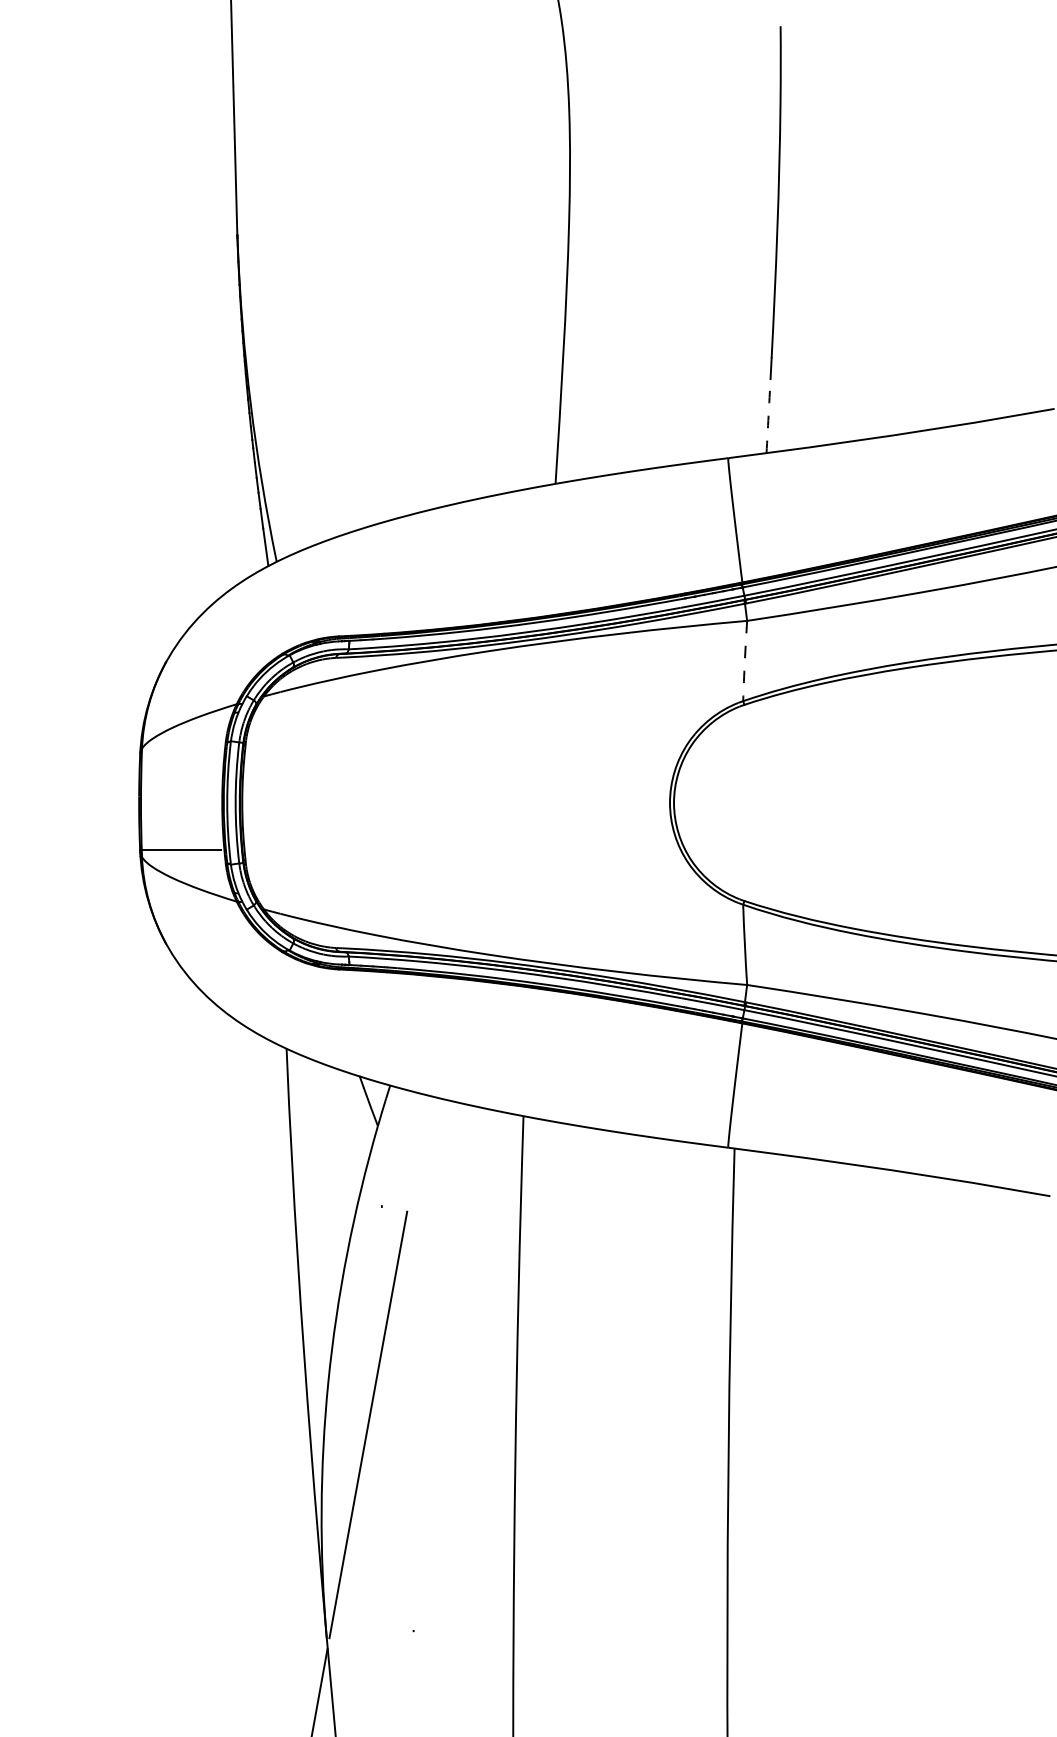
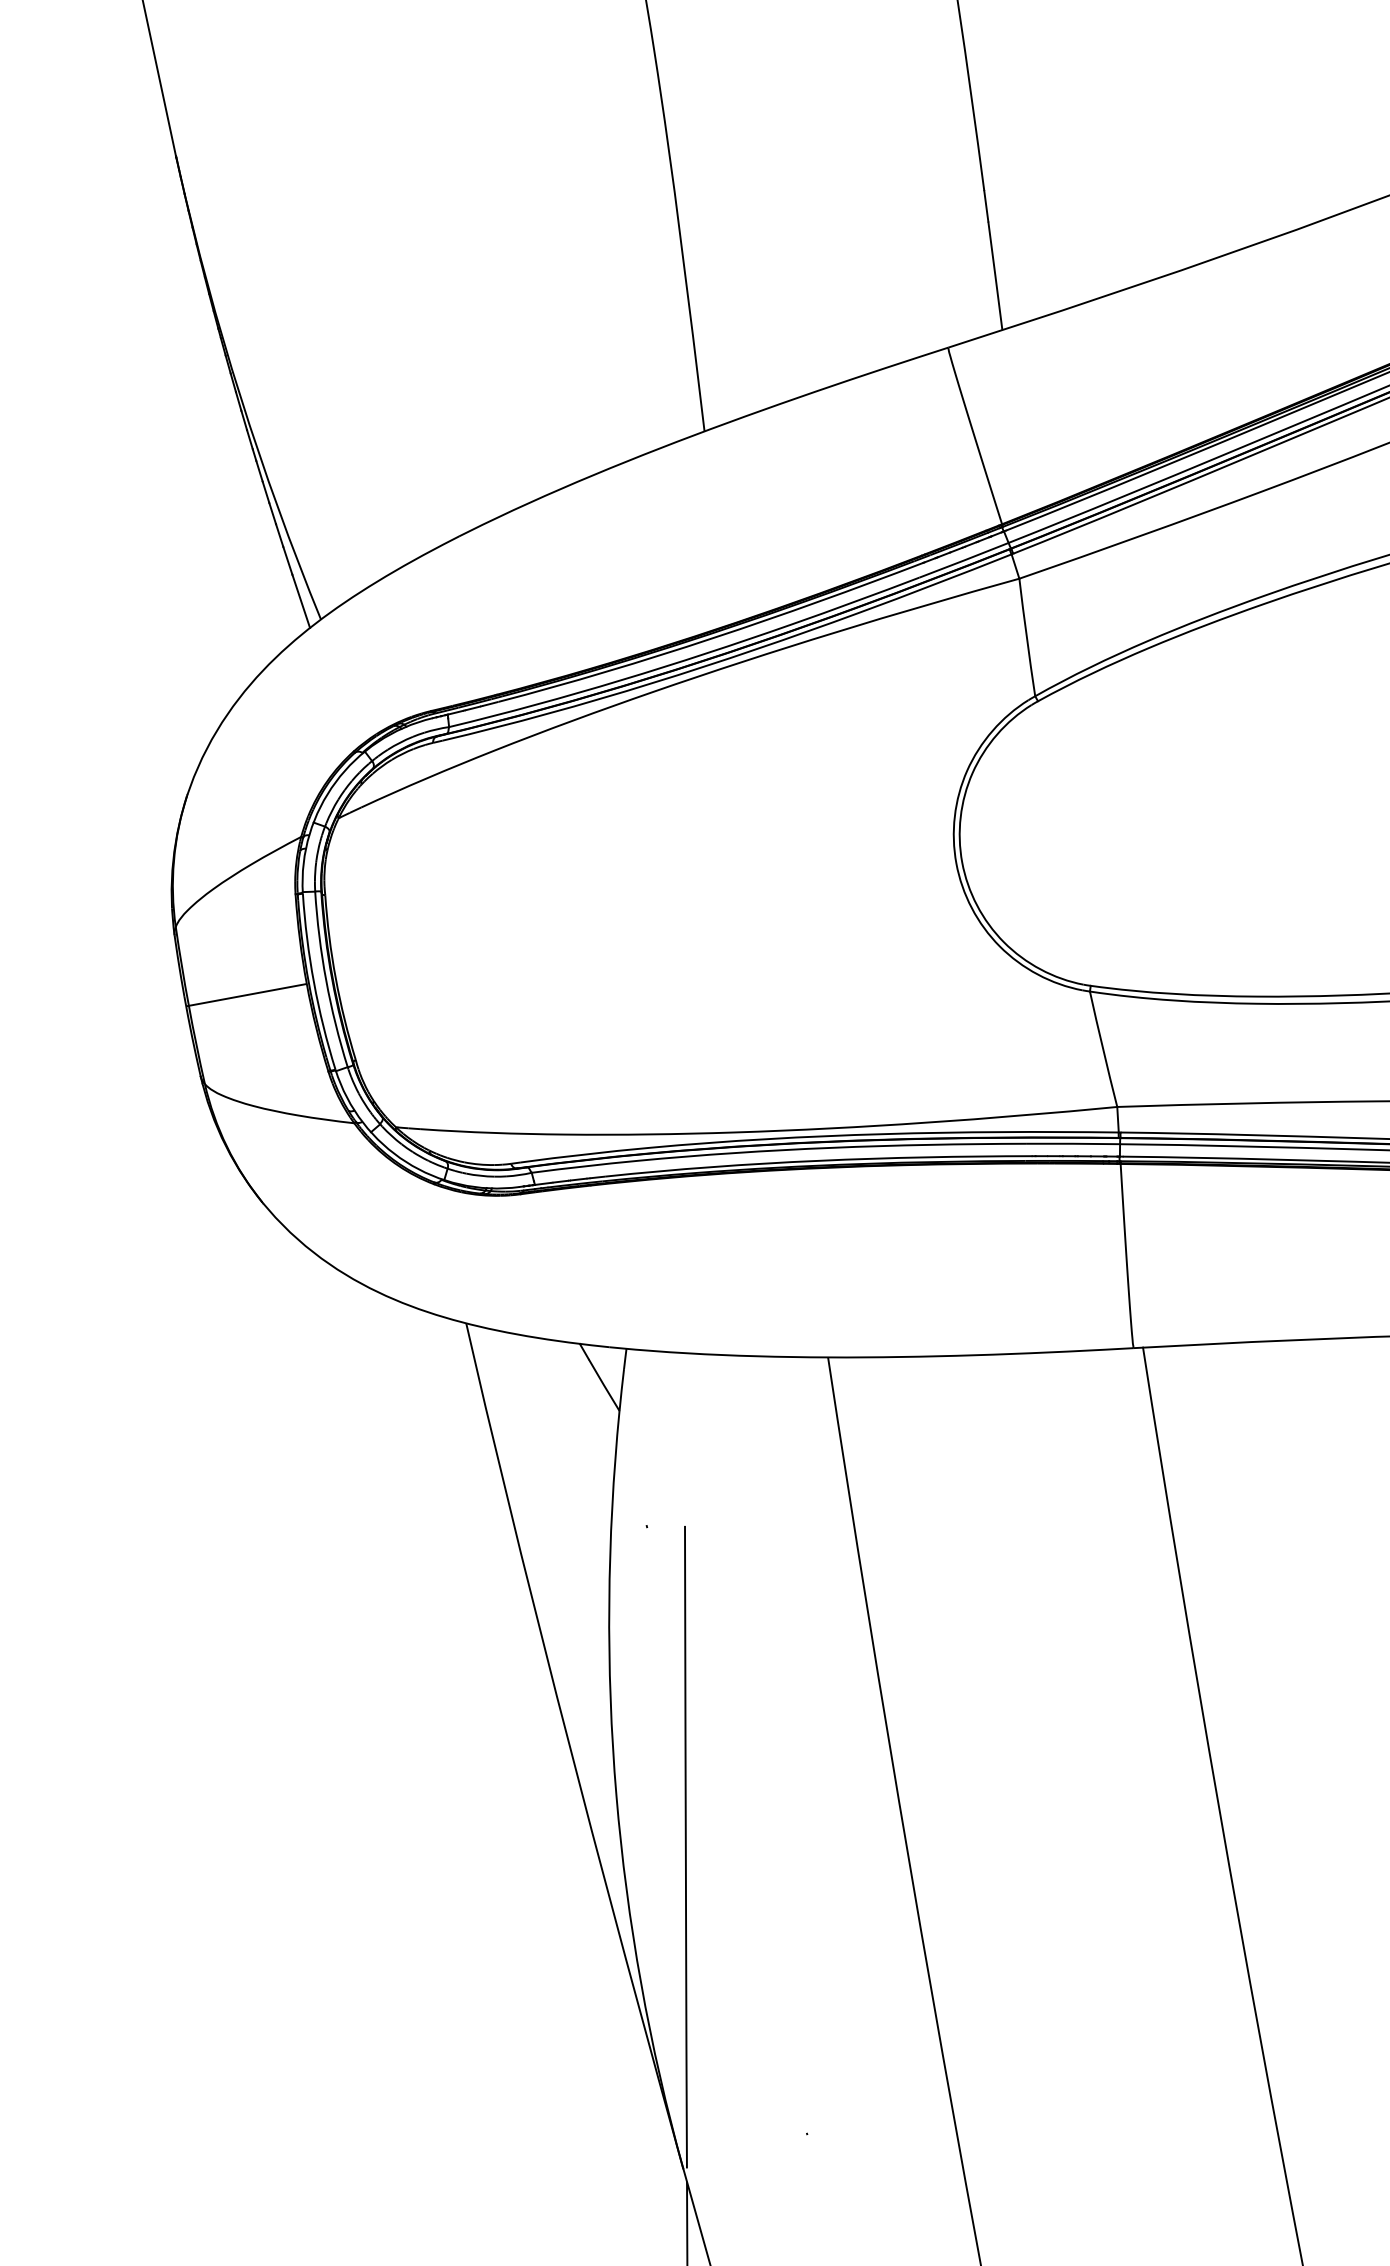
arc: (768, 416) -> (995, 276), dashed -> solid
arc: (744, 661) -> (1026, 638), dashed -> solid
line: (180, 849) -> (246, 994), moved

